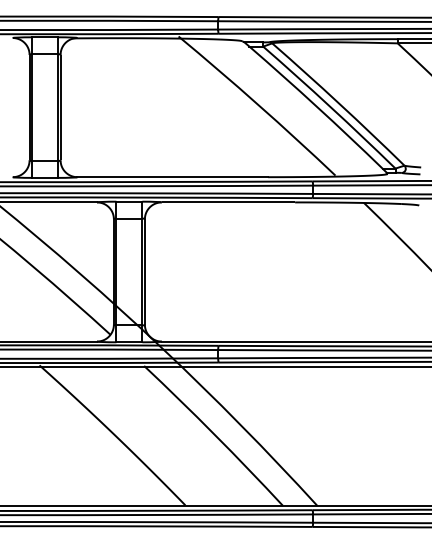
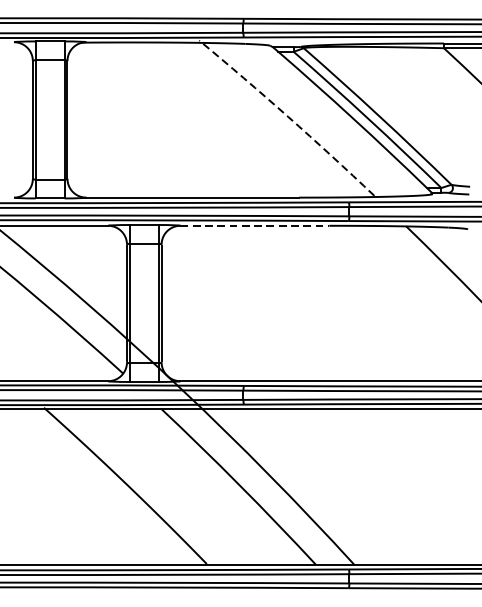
arc: (258, 104) -> (288, 116), solid -> dashed
line: (228, 202) -> (254, 225), solid -> dashed

